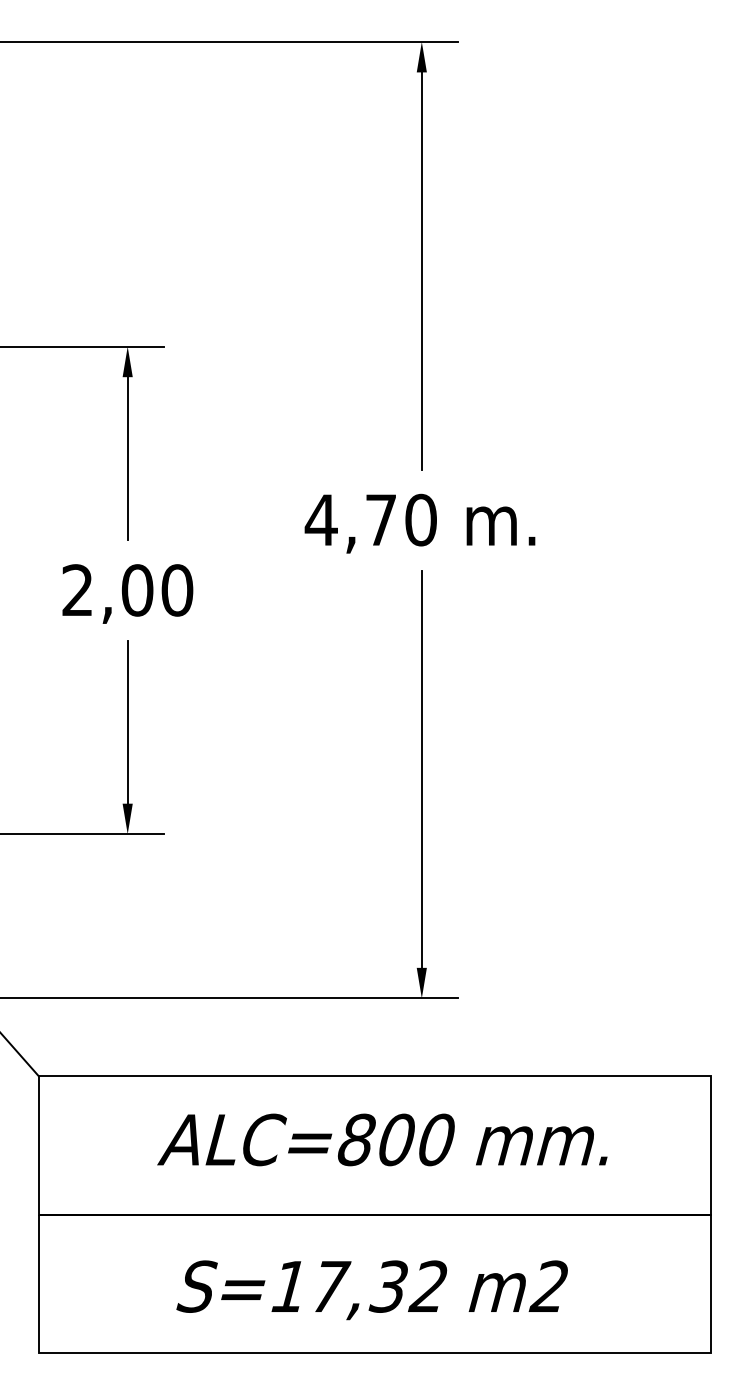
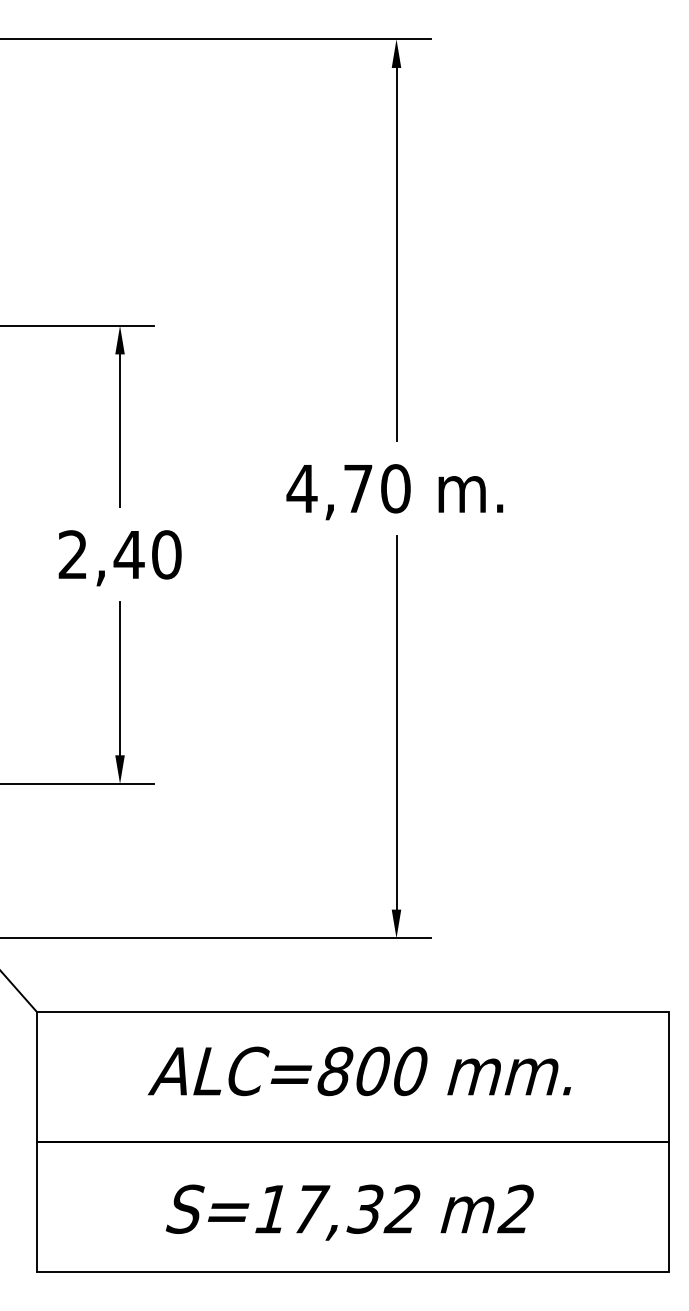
text: (136, 590) -> (128, 554), 2,00 -> 2,40

